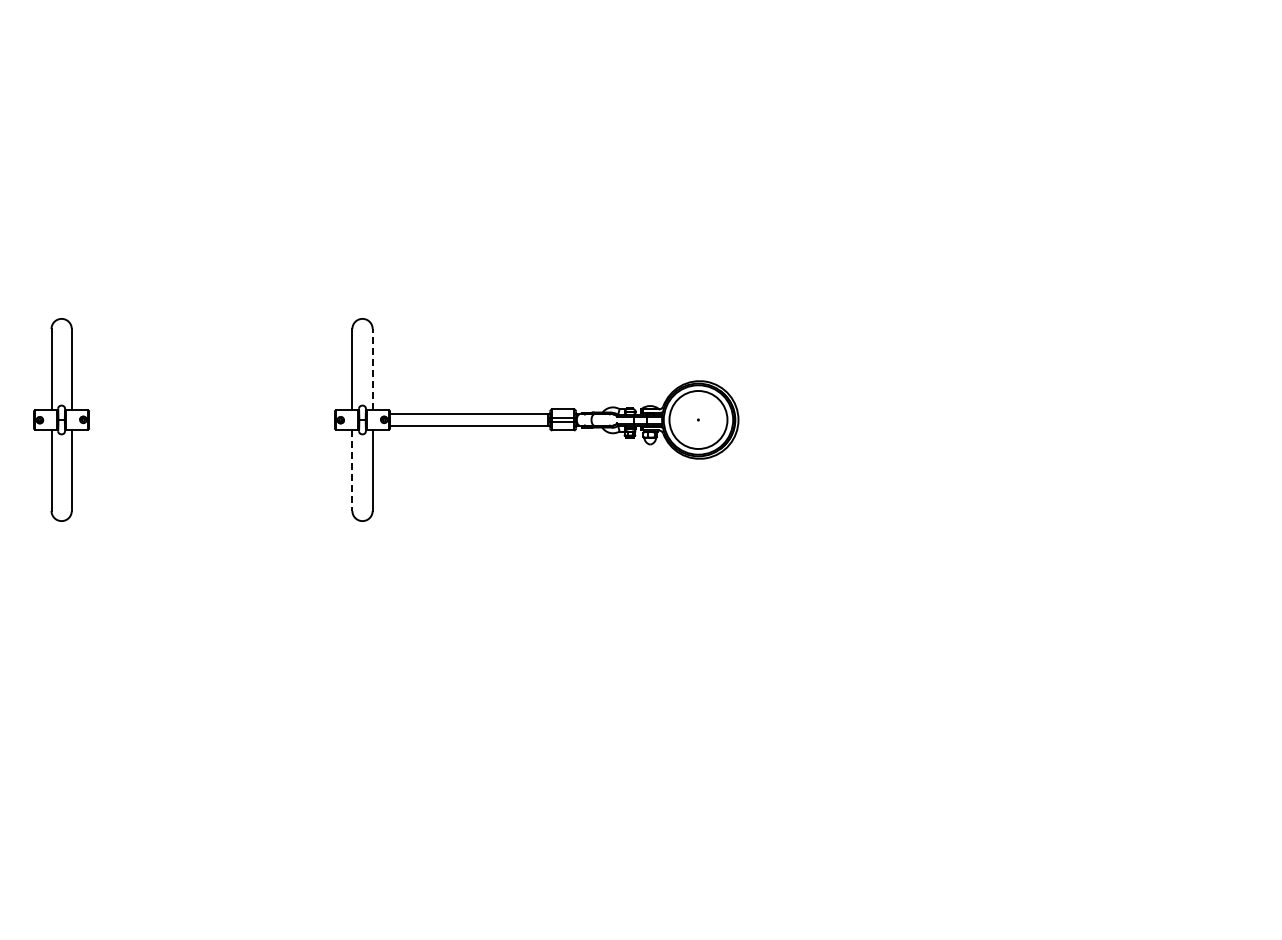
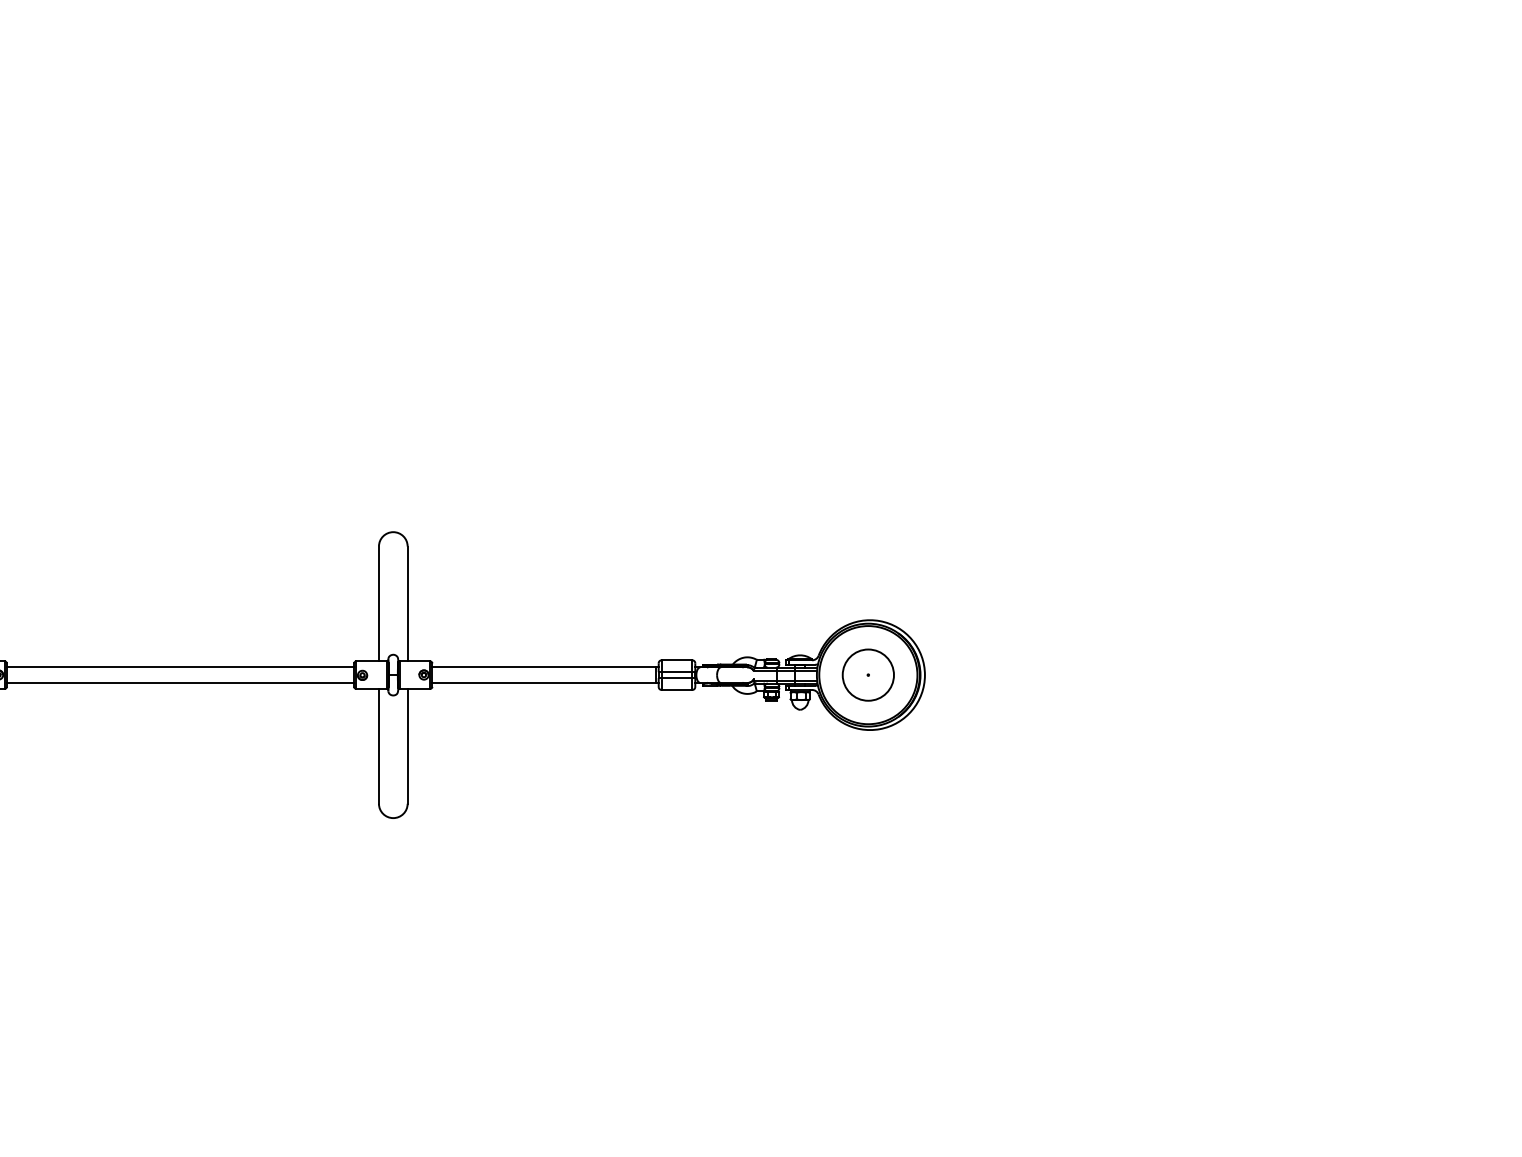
line: (372, 369) -> (407, 603), dashed -> solid
line: (211, 414) -> (179, 667), added
circle: (698, 419) -> (868, 674), size x0.62
line: (211, 425) -> (179, 682), added
line: (352, 470) -> (379, 746), dashed -> solid

